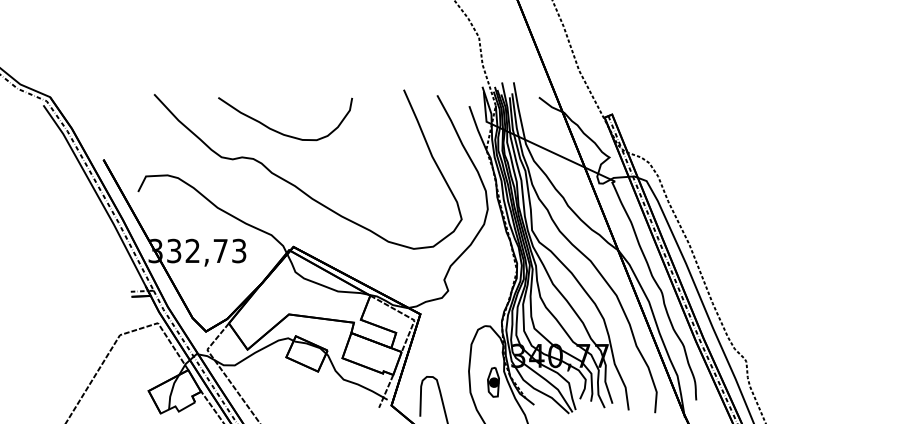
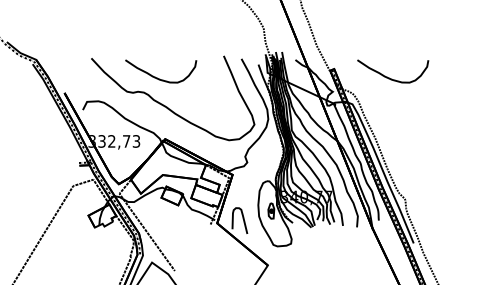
curve: (716, 130) -> (389, 77), added

